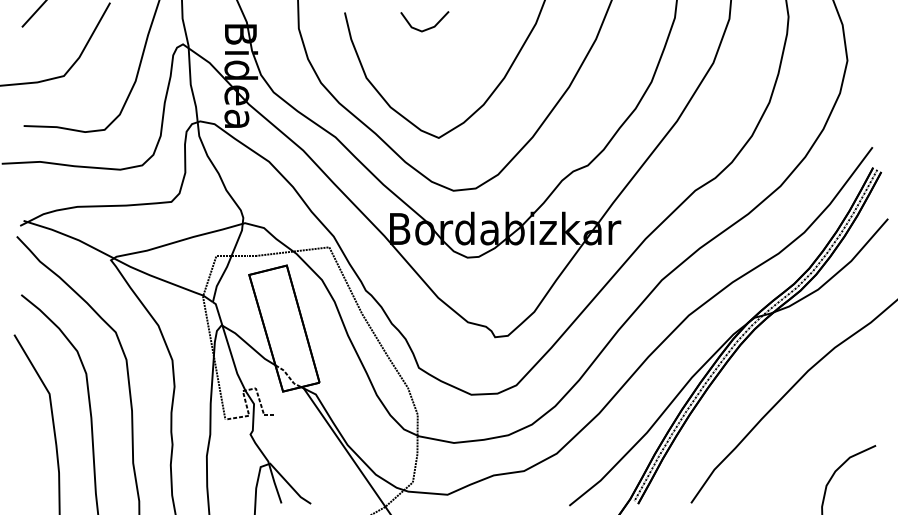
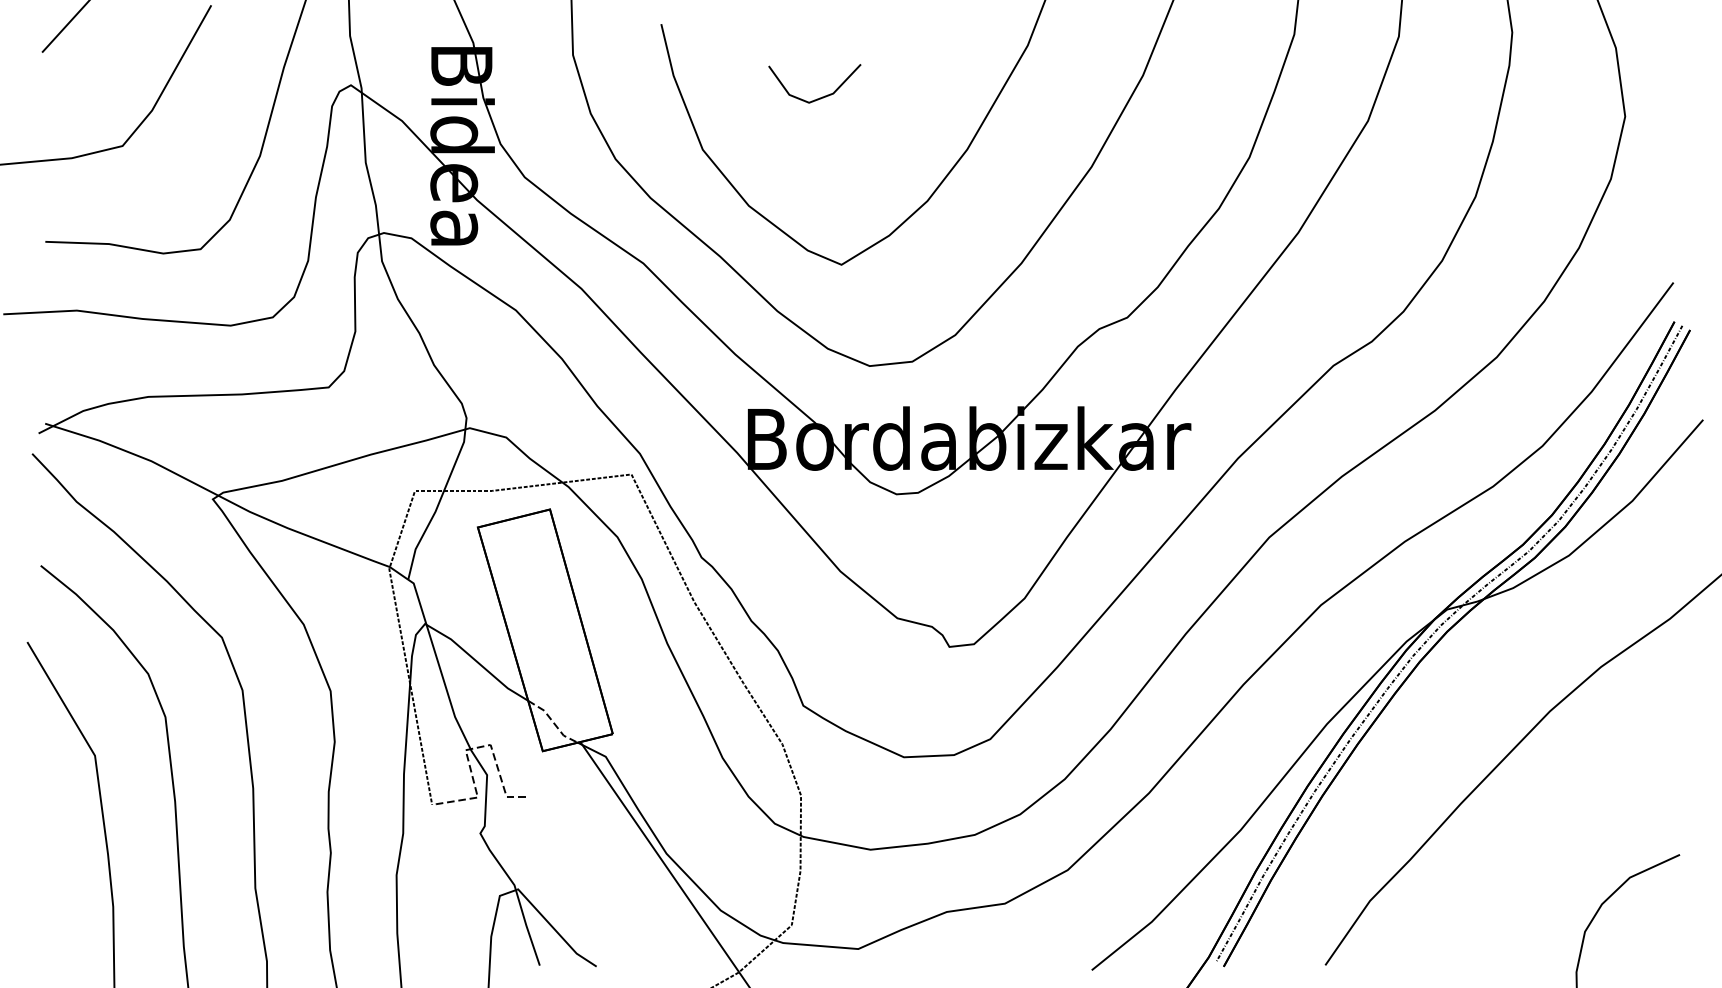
line: (426, 28) -> (817, 97), moved

